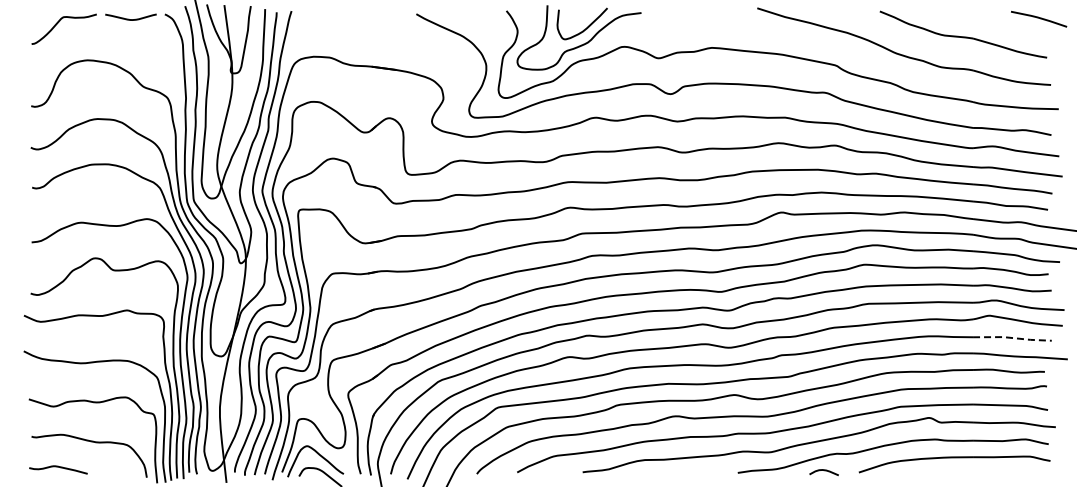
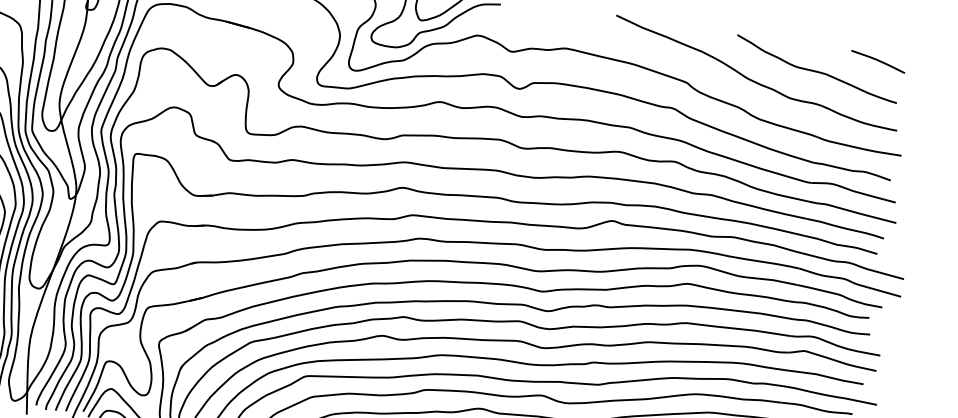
line: (1039, 18) -> (878, 61), moved
line: (1013, 338) -> (825, 376), dashed -> solid

